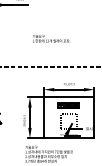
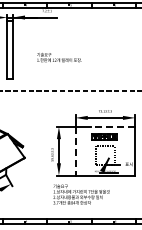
text: (51, 38) -> (59, 57), moved
line: (75, 96) -> (112, 126), solid -> dashed
line: (43, 118) -> (75, 151), solid -> dashed

